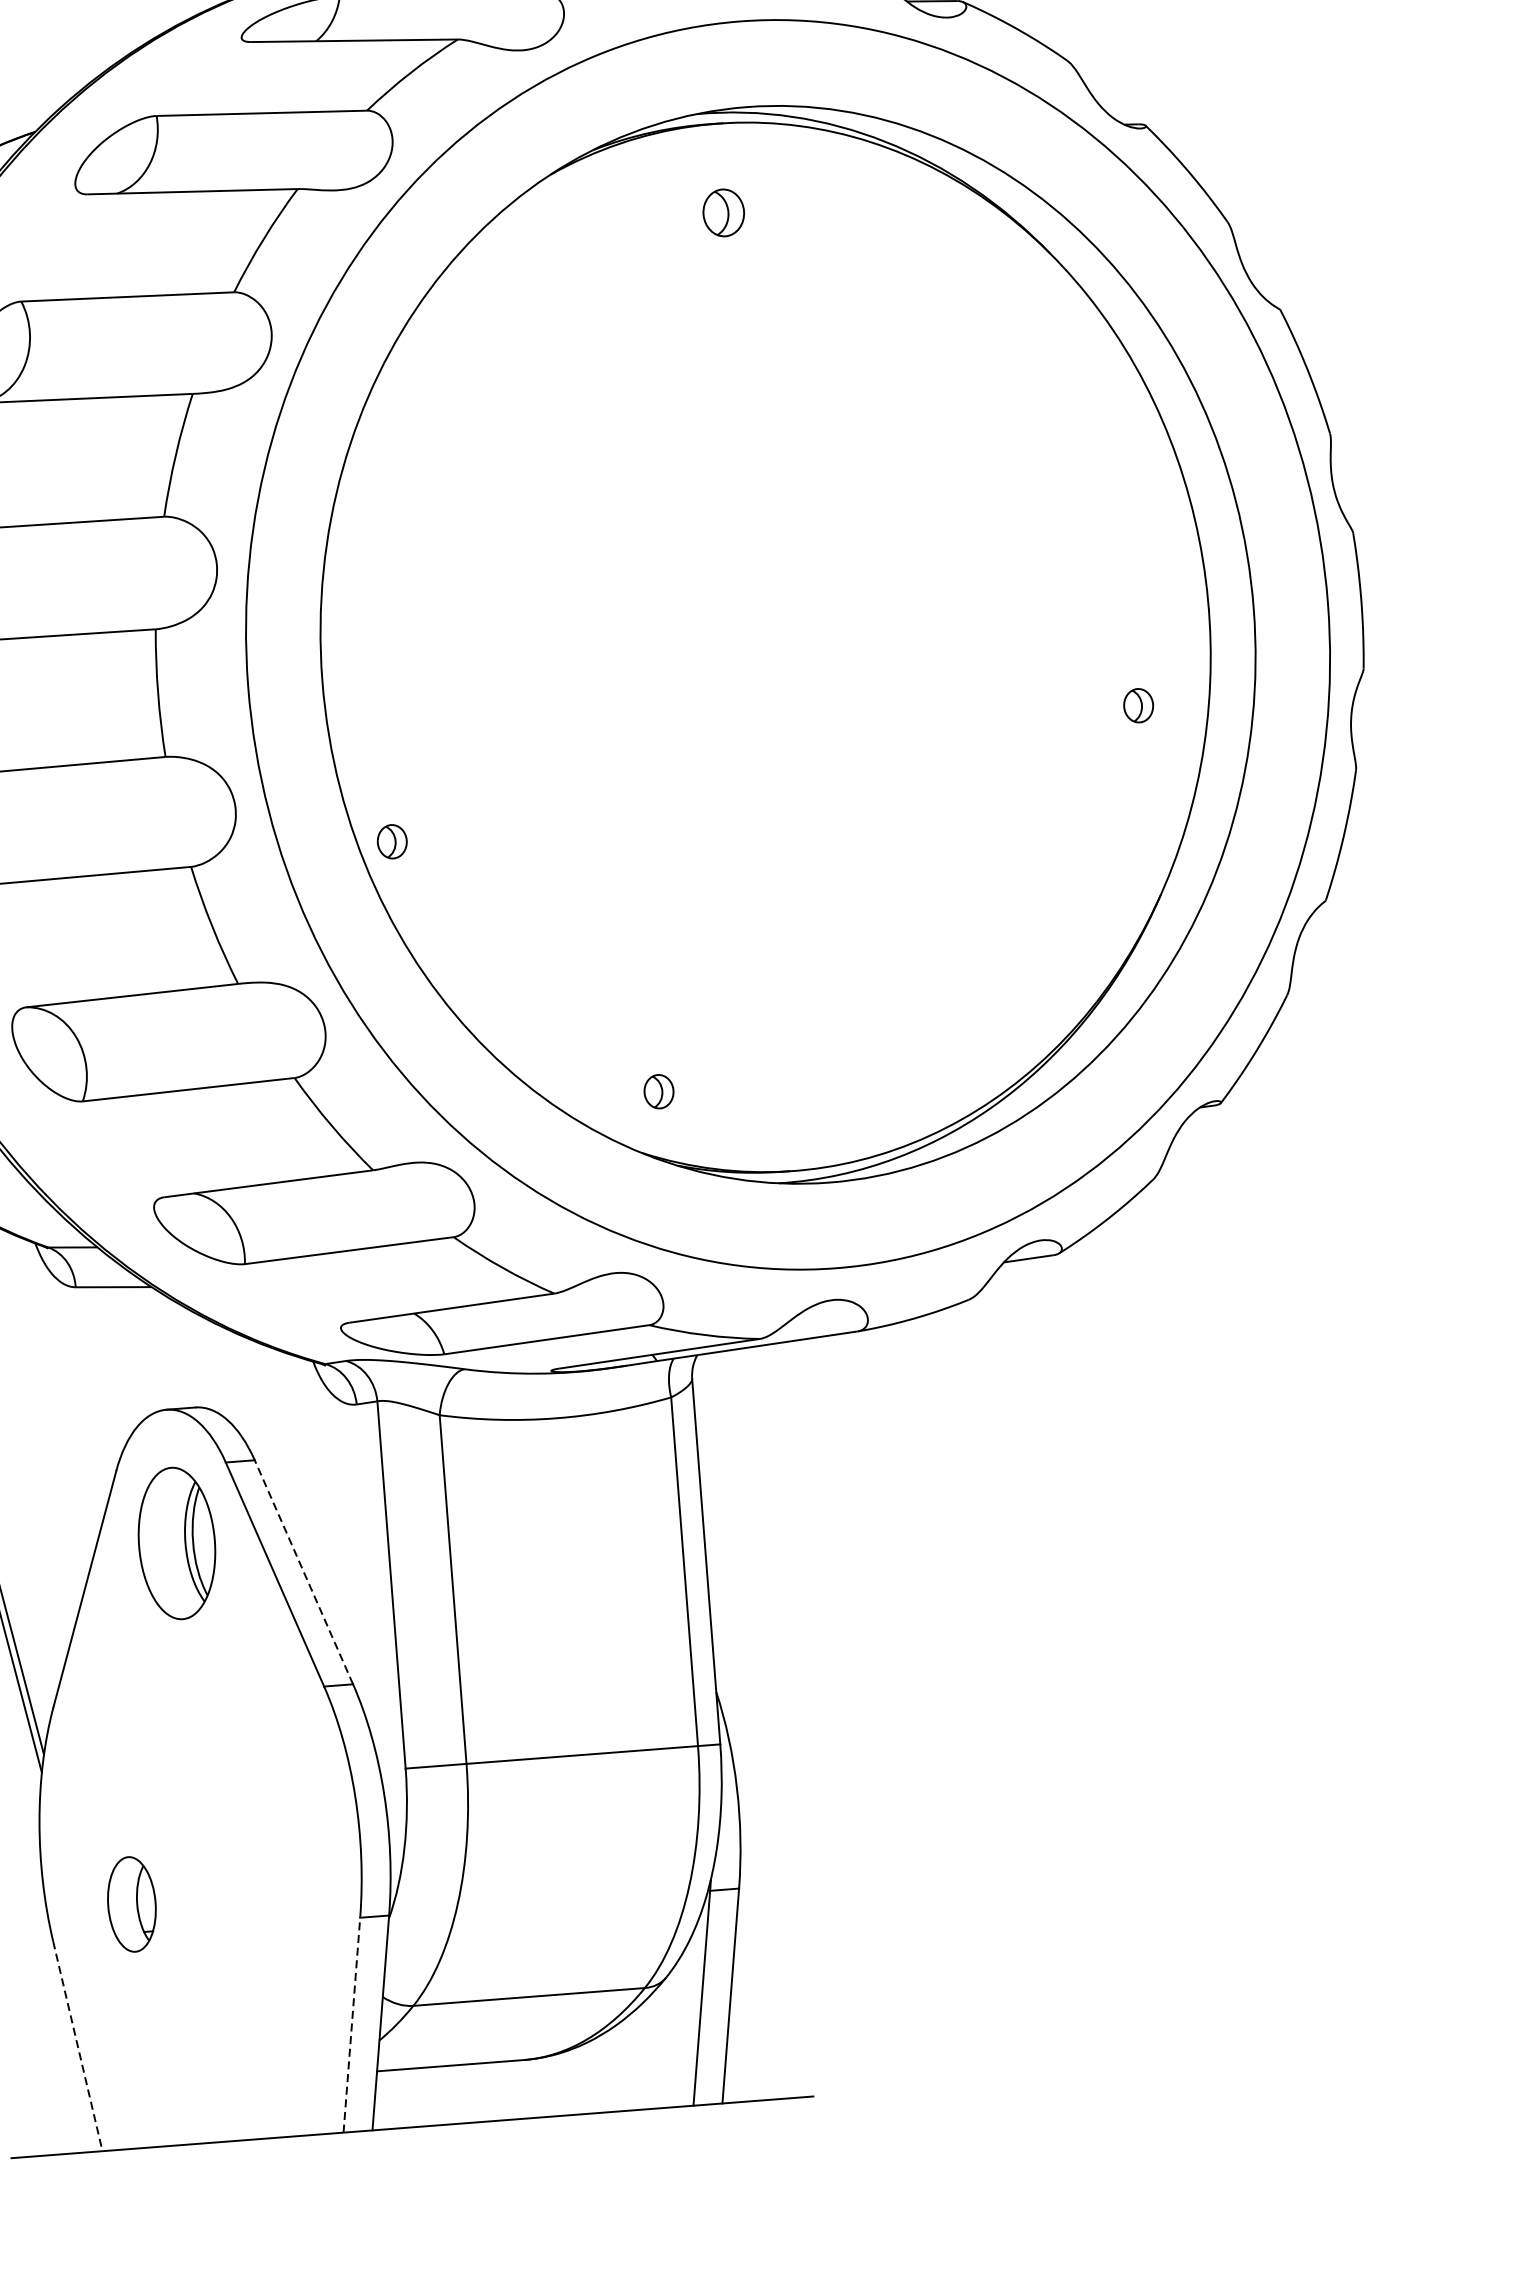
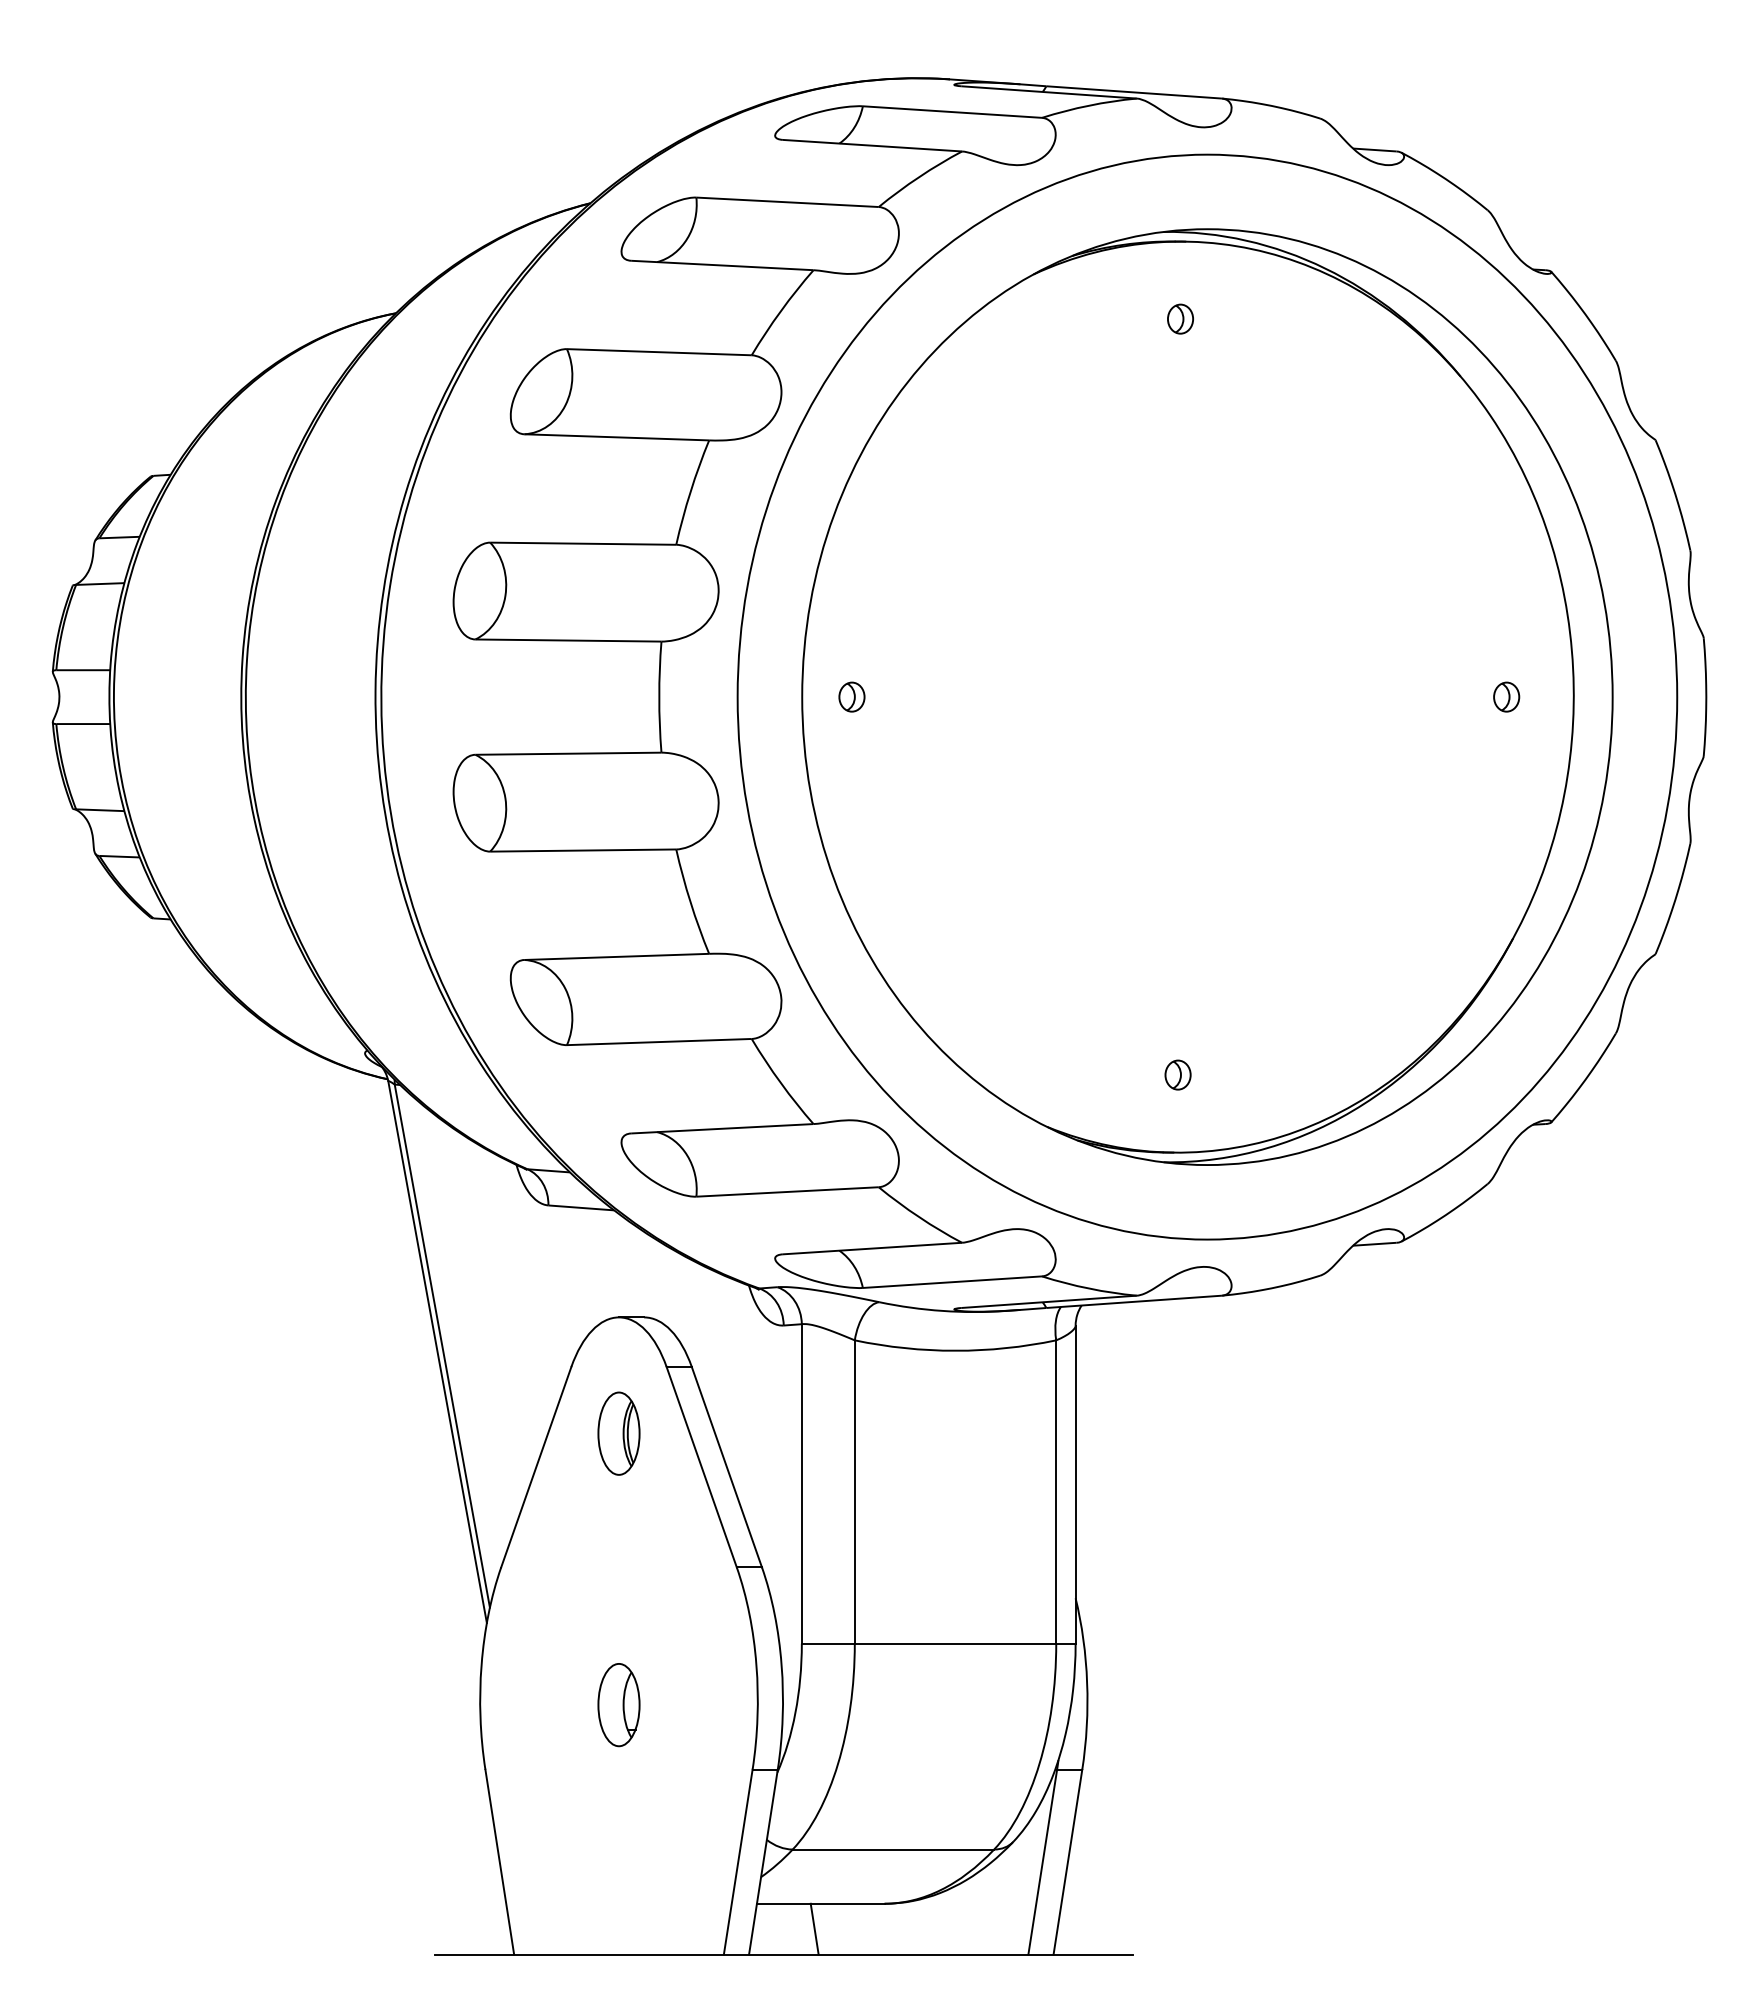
part: (723, 212) -> (1180, 318), size x0.71
part: (1138, 705) -> (1506, 696), moved
part: (391, 841) -> (851, 696), moved
part: (658, 1091) -> (1177, 1074), moved
part: (176, 1543) -> (618, 1433), size x0.62
line: (303, 1571) -> (726, 1466), dashed -> solid
part: (131, 1904) -> (618, 1705), moved
line: (352, 2024) -> (738, 1861), dashed -> solid
line: (77, 2046) -> (499, 1862), dashed -> solid
line: (445, 2094) -> (814, 1928), added

